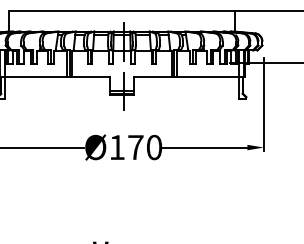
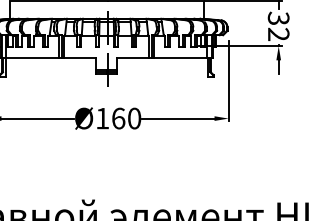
text: (135, 147) -> (118, 118), Ø170 -> Ø160

